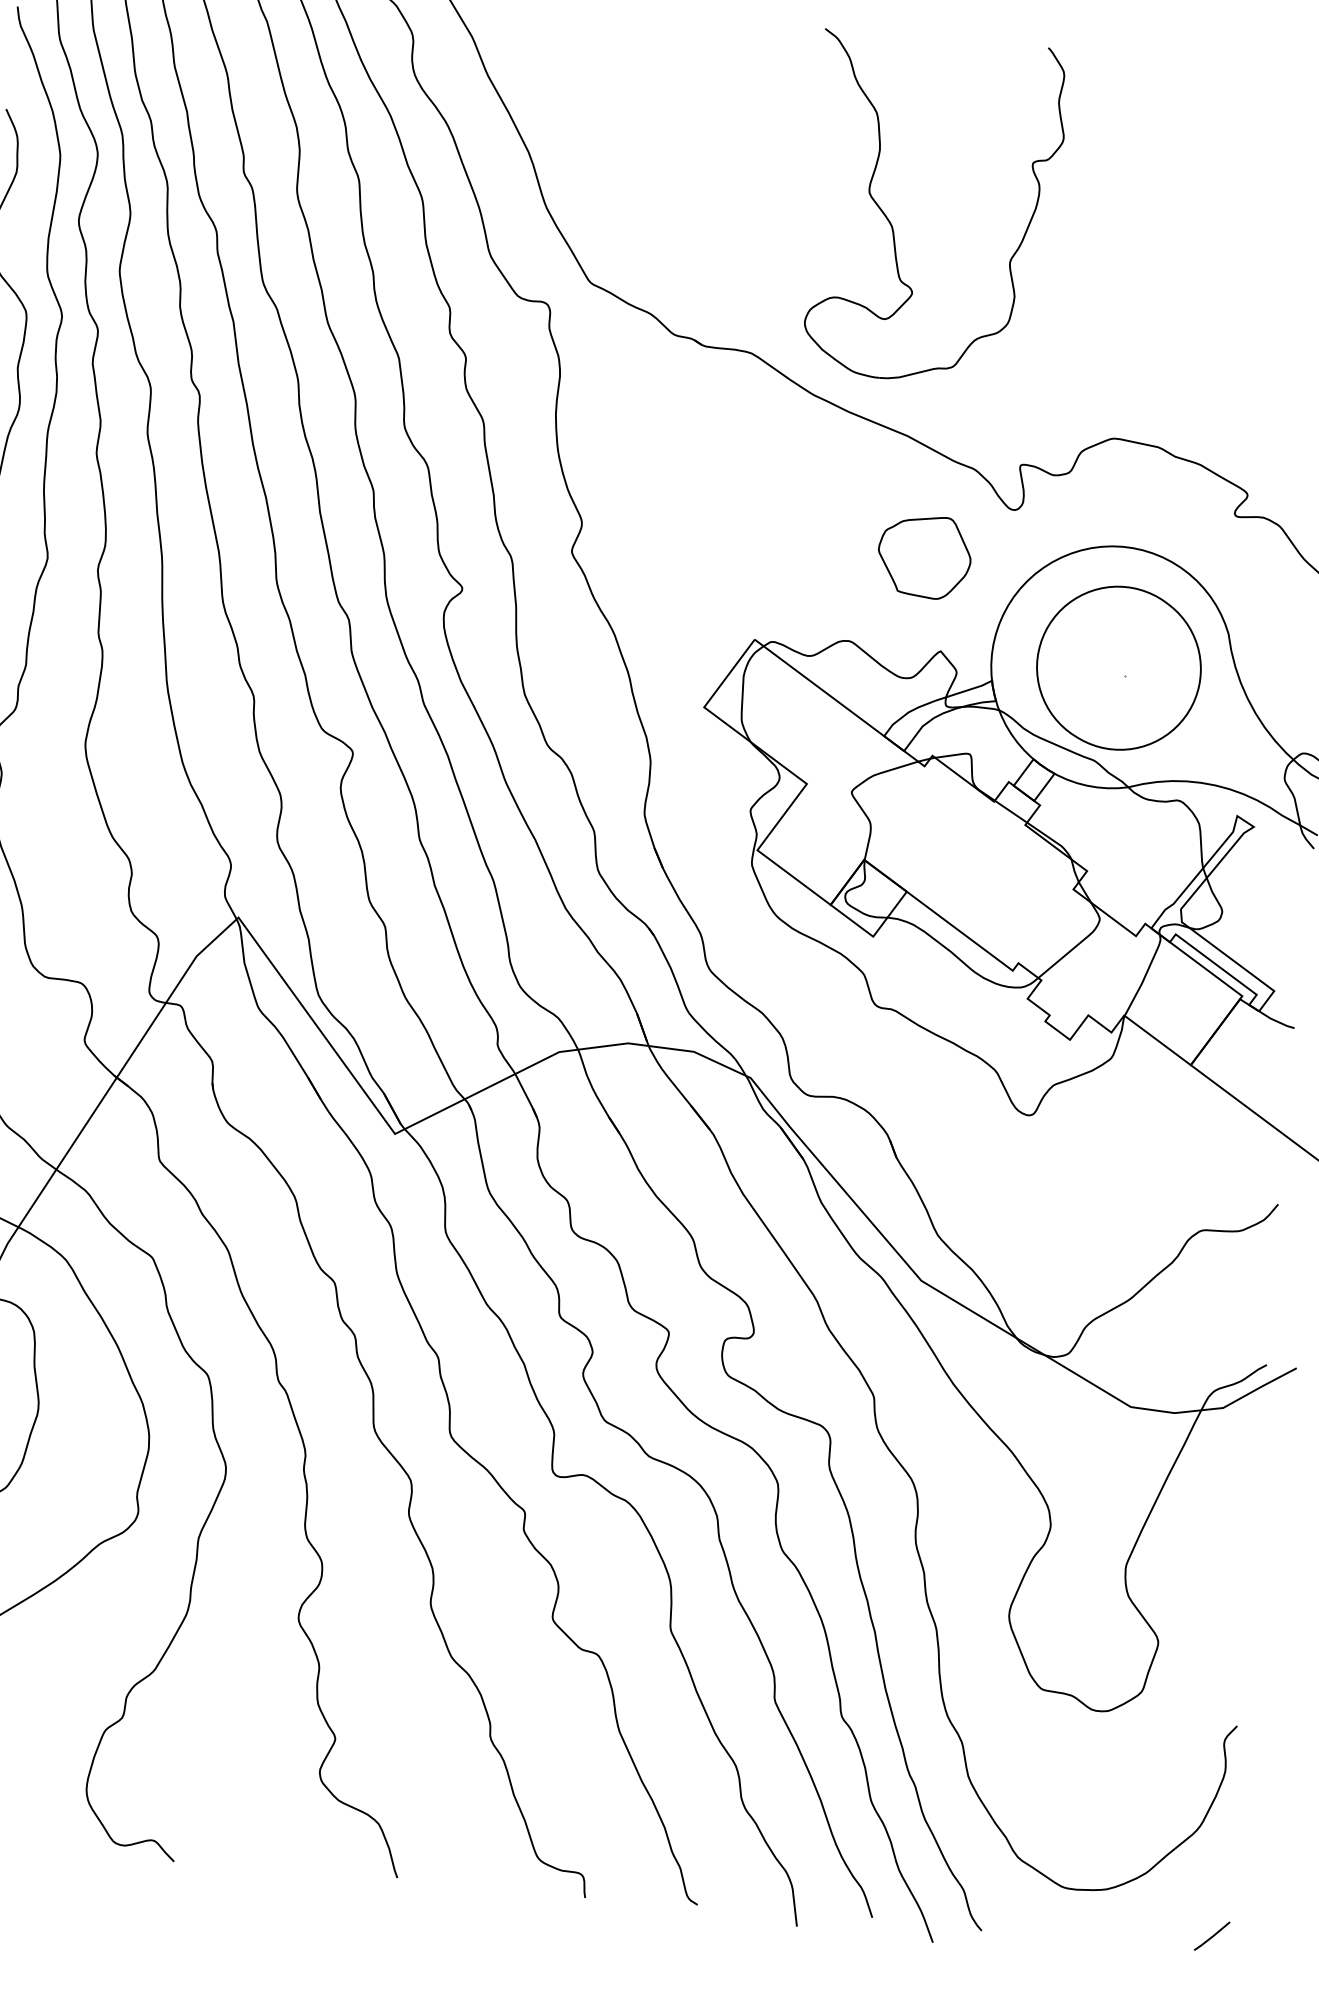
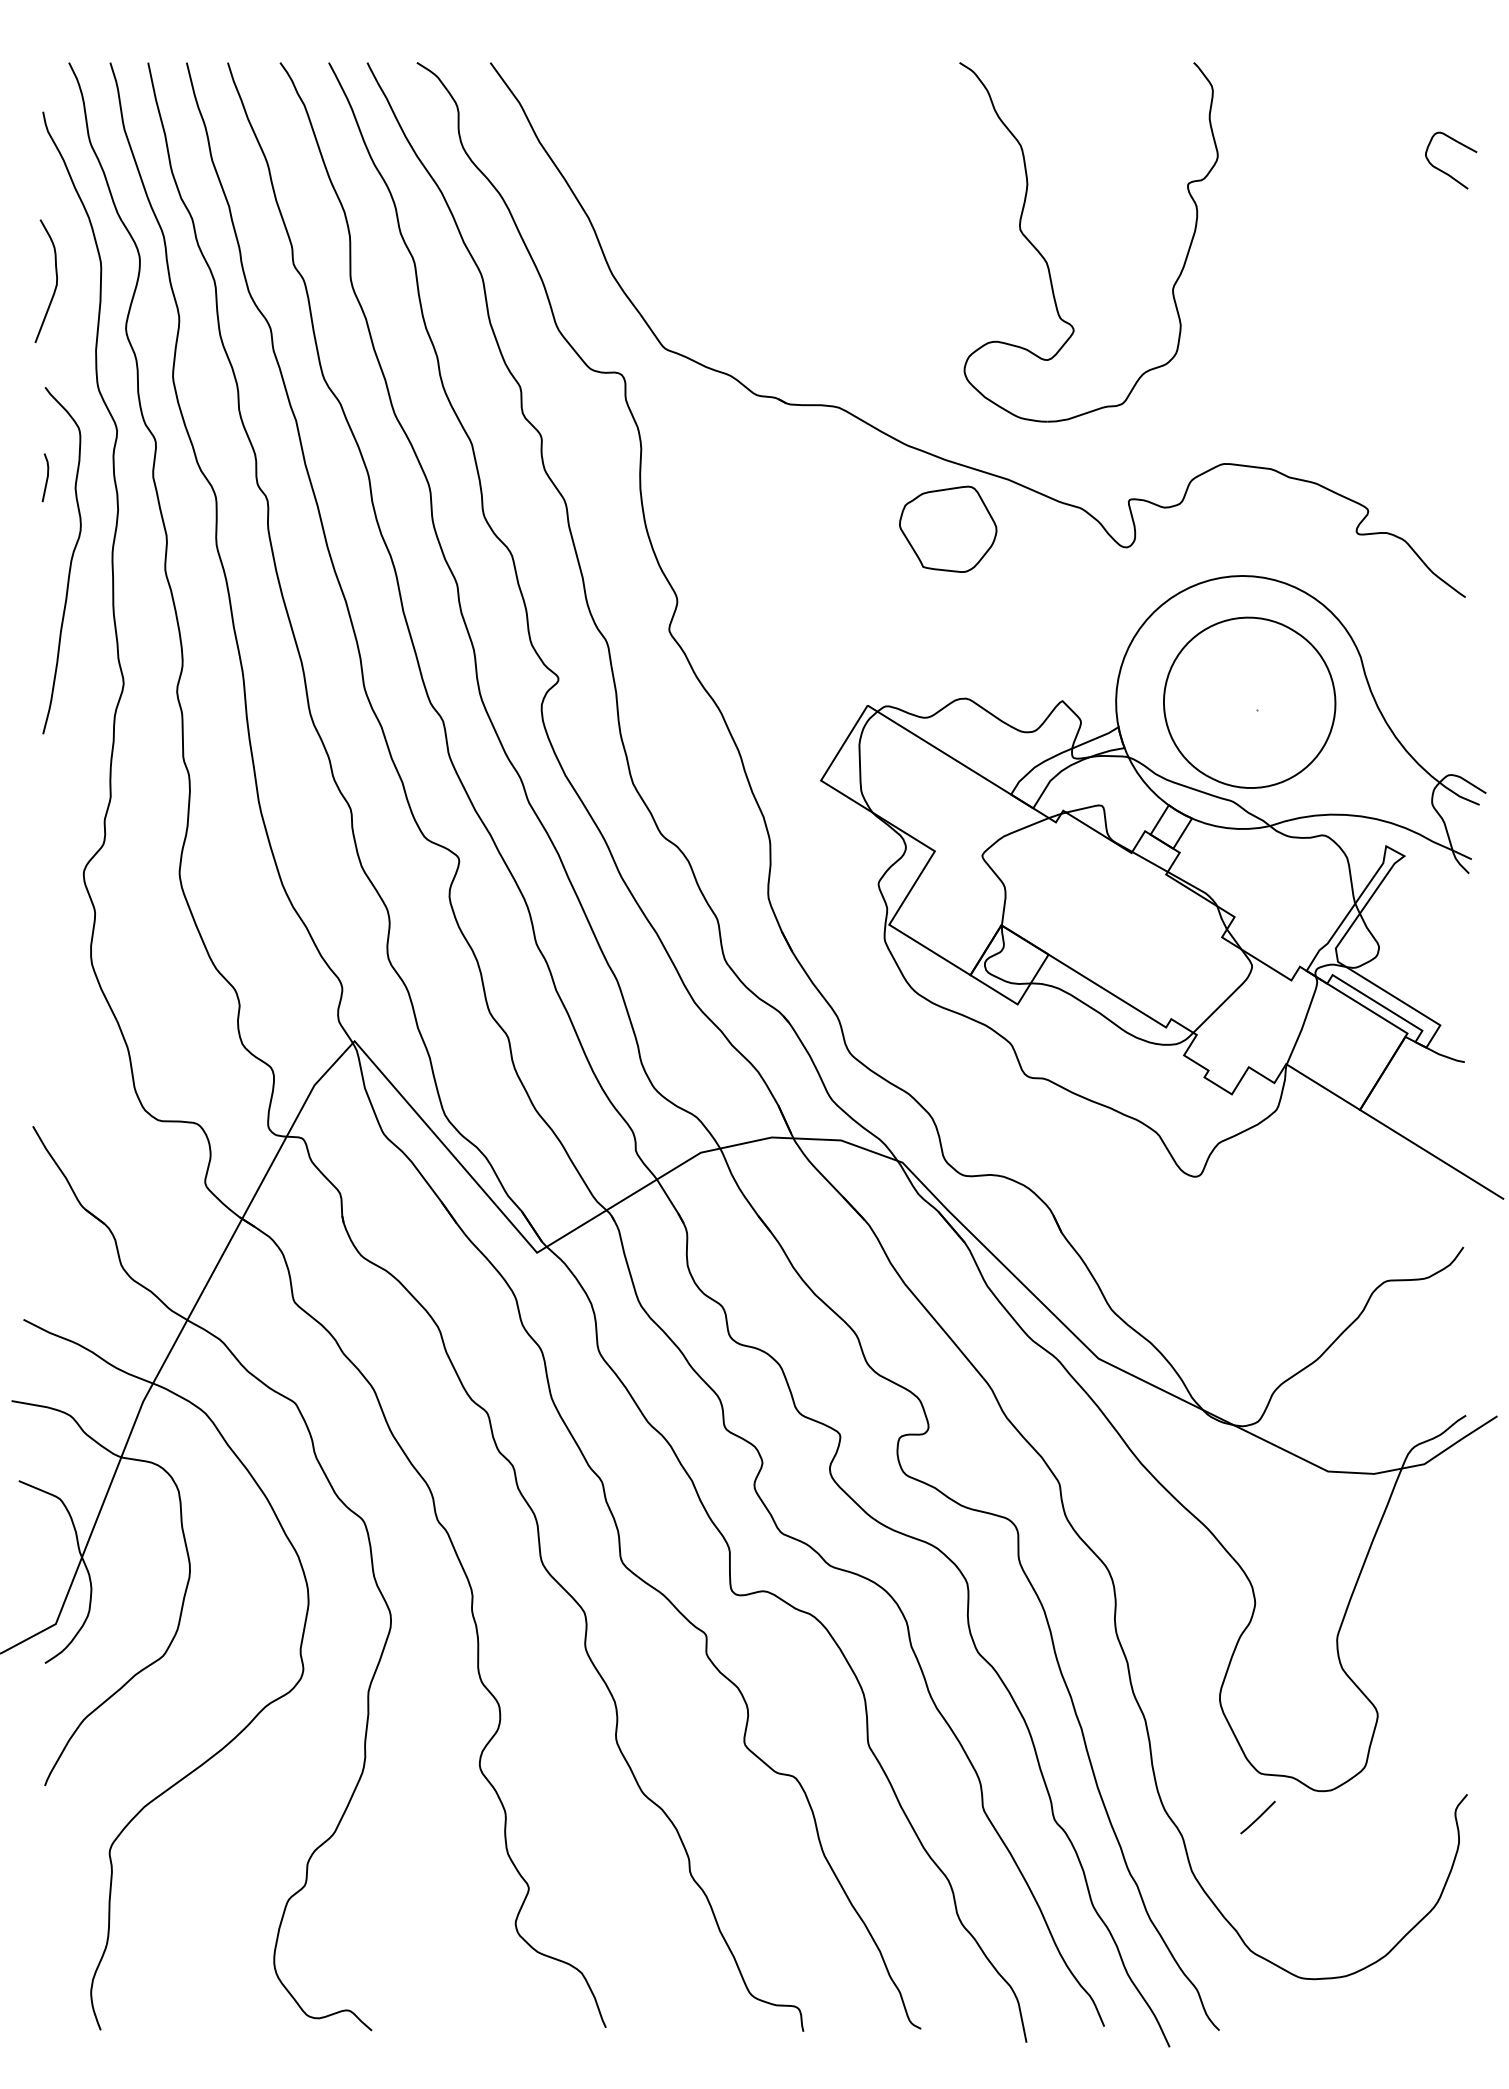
part: (892, 226) -> (1047, 262), moved
part: (924, 556) -> (948, 528), moved
line: (1211, 1936) -> (1257, 1817), moved

